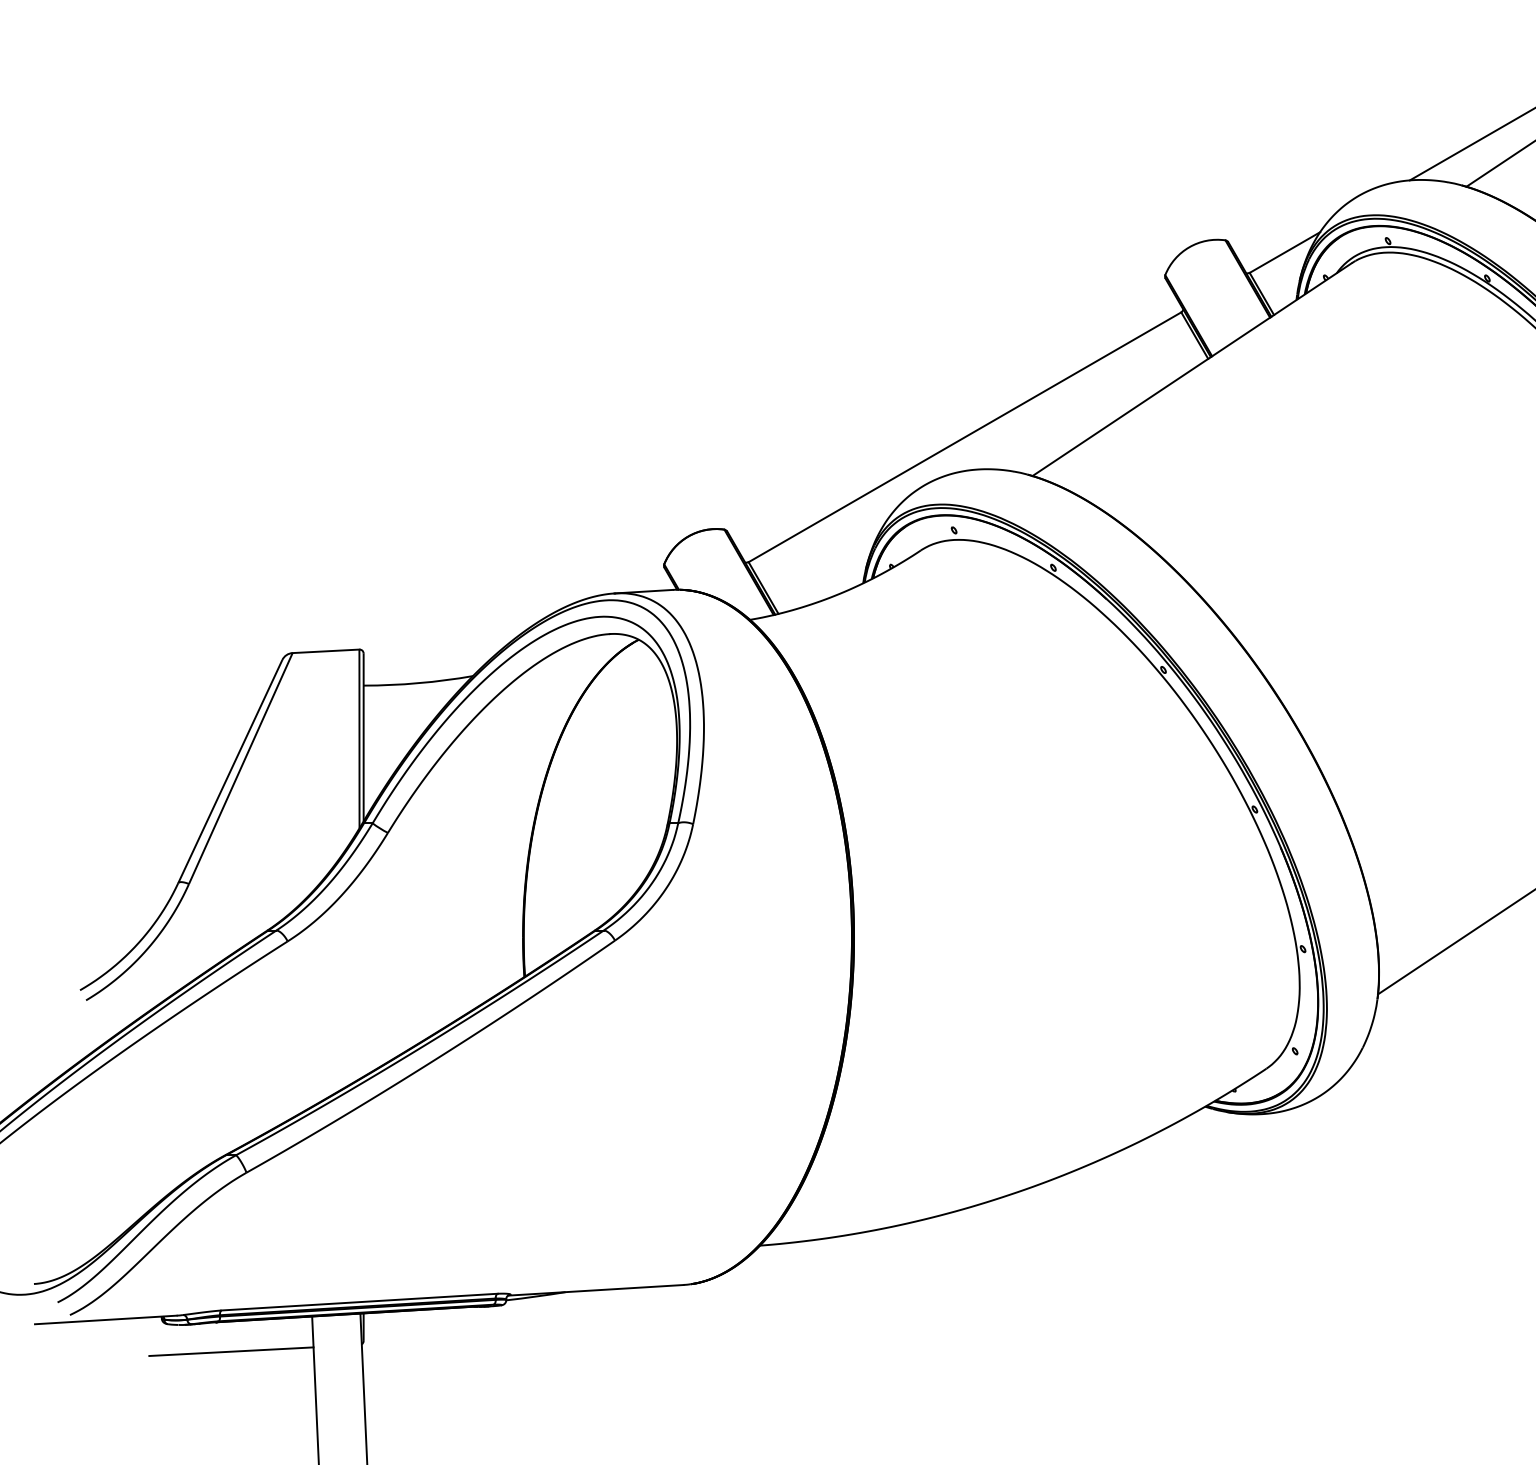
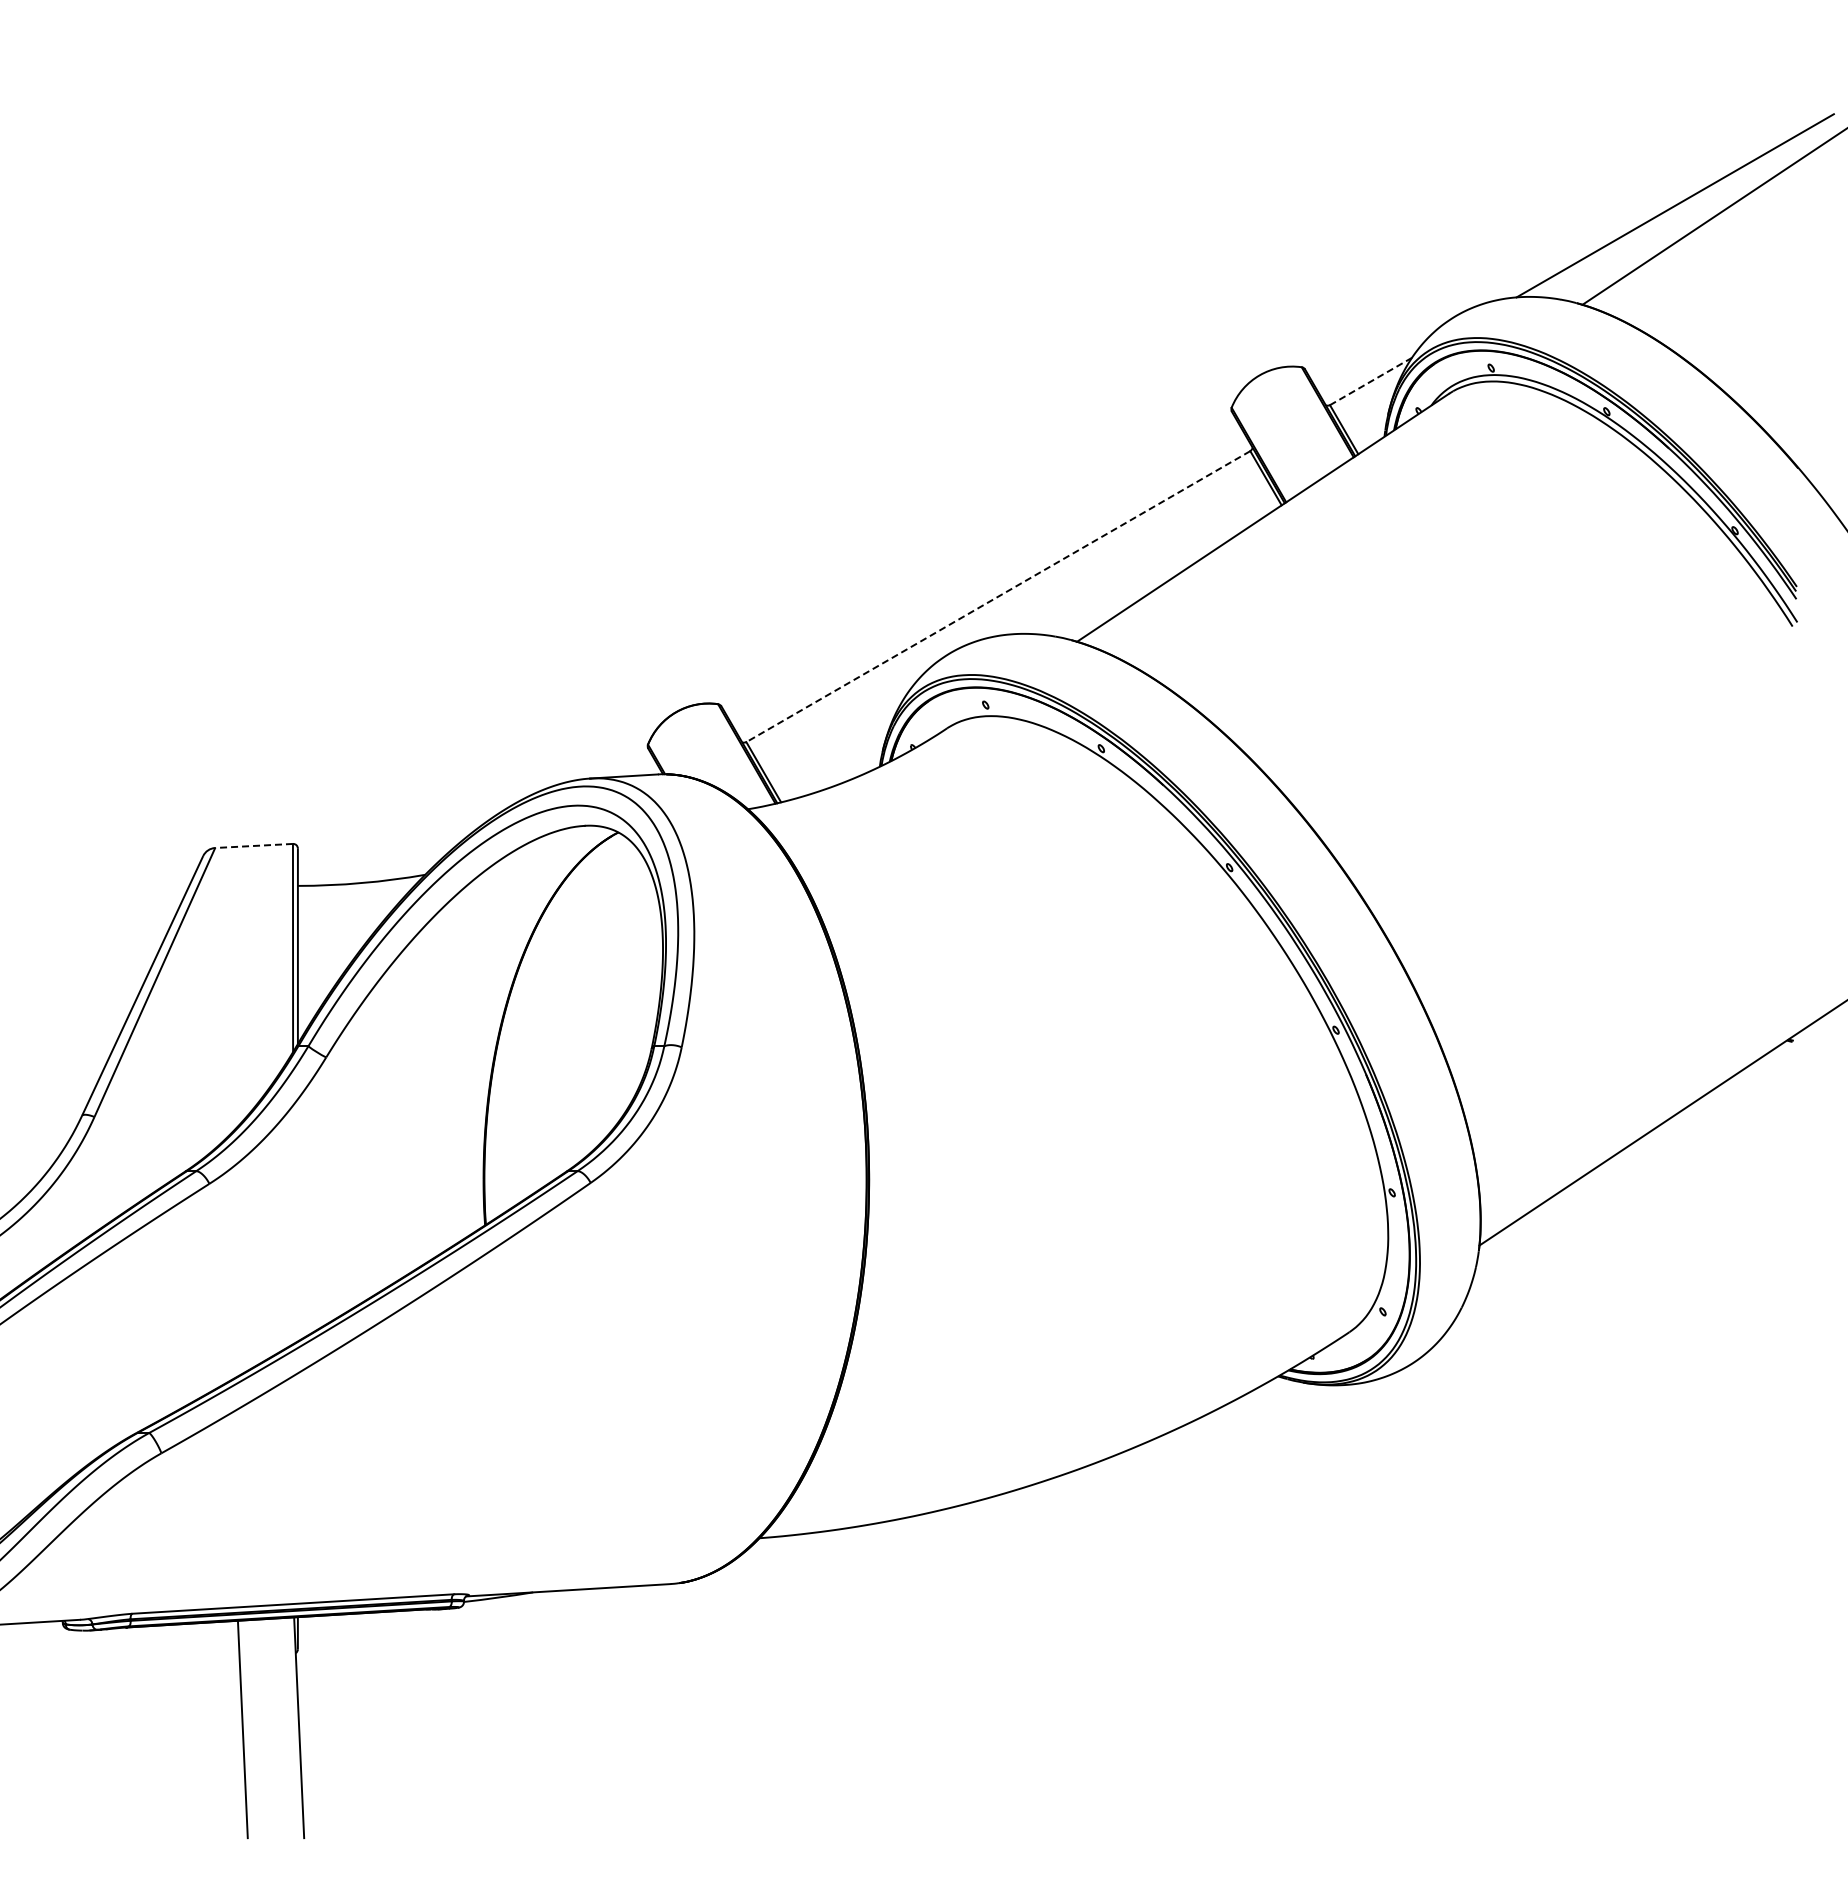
line: (1284, 252) -> (1370, 381), solid -> dashed
line: (965, 437) -> (998, 596), solid -> dashed
line: (326, 650) -> (254, 845), solid -> dashed
line: (231, 1351) -> (143, 1661), removed

